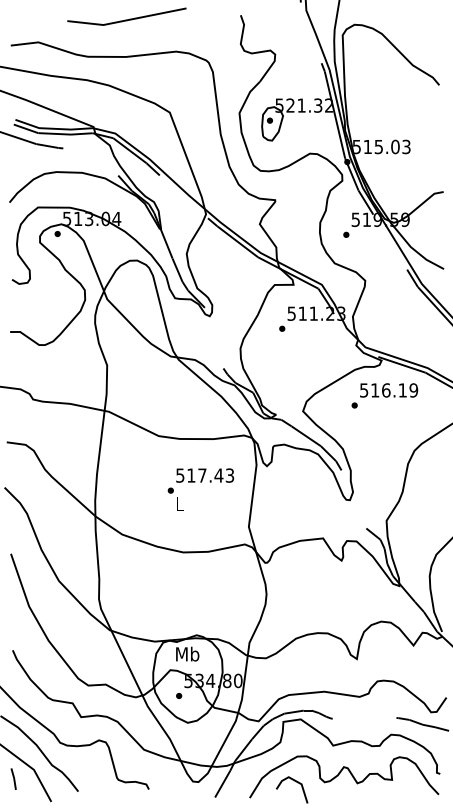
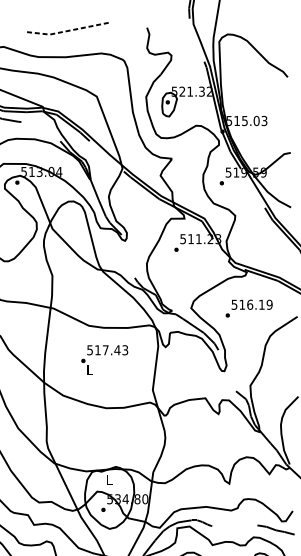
line: (125, 20) -> (65, 31), solid -> dashed
text: (384, 395) -> (248, 308), moved
text: (200, 489) -> (104, 360), moved
text: (187, 653) -> (109, 479), Mb -> L

